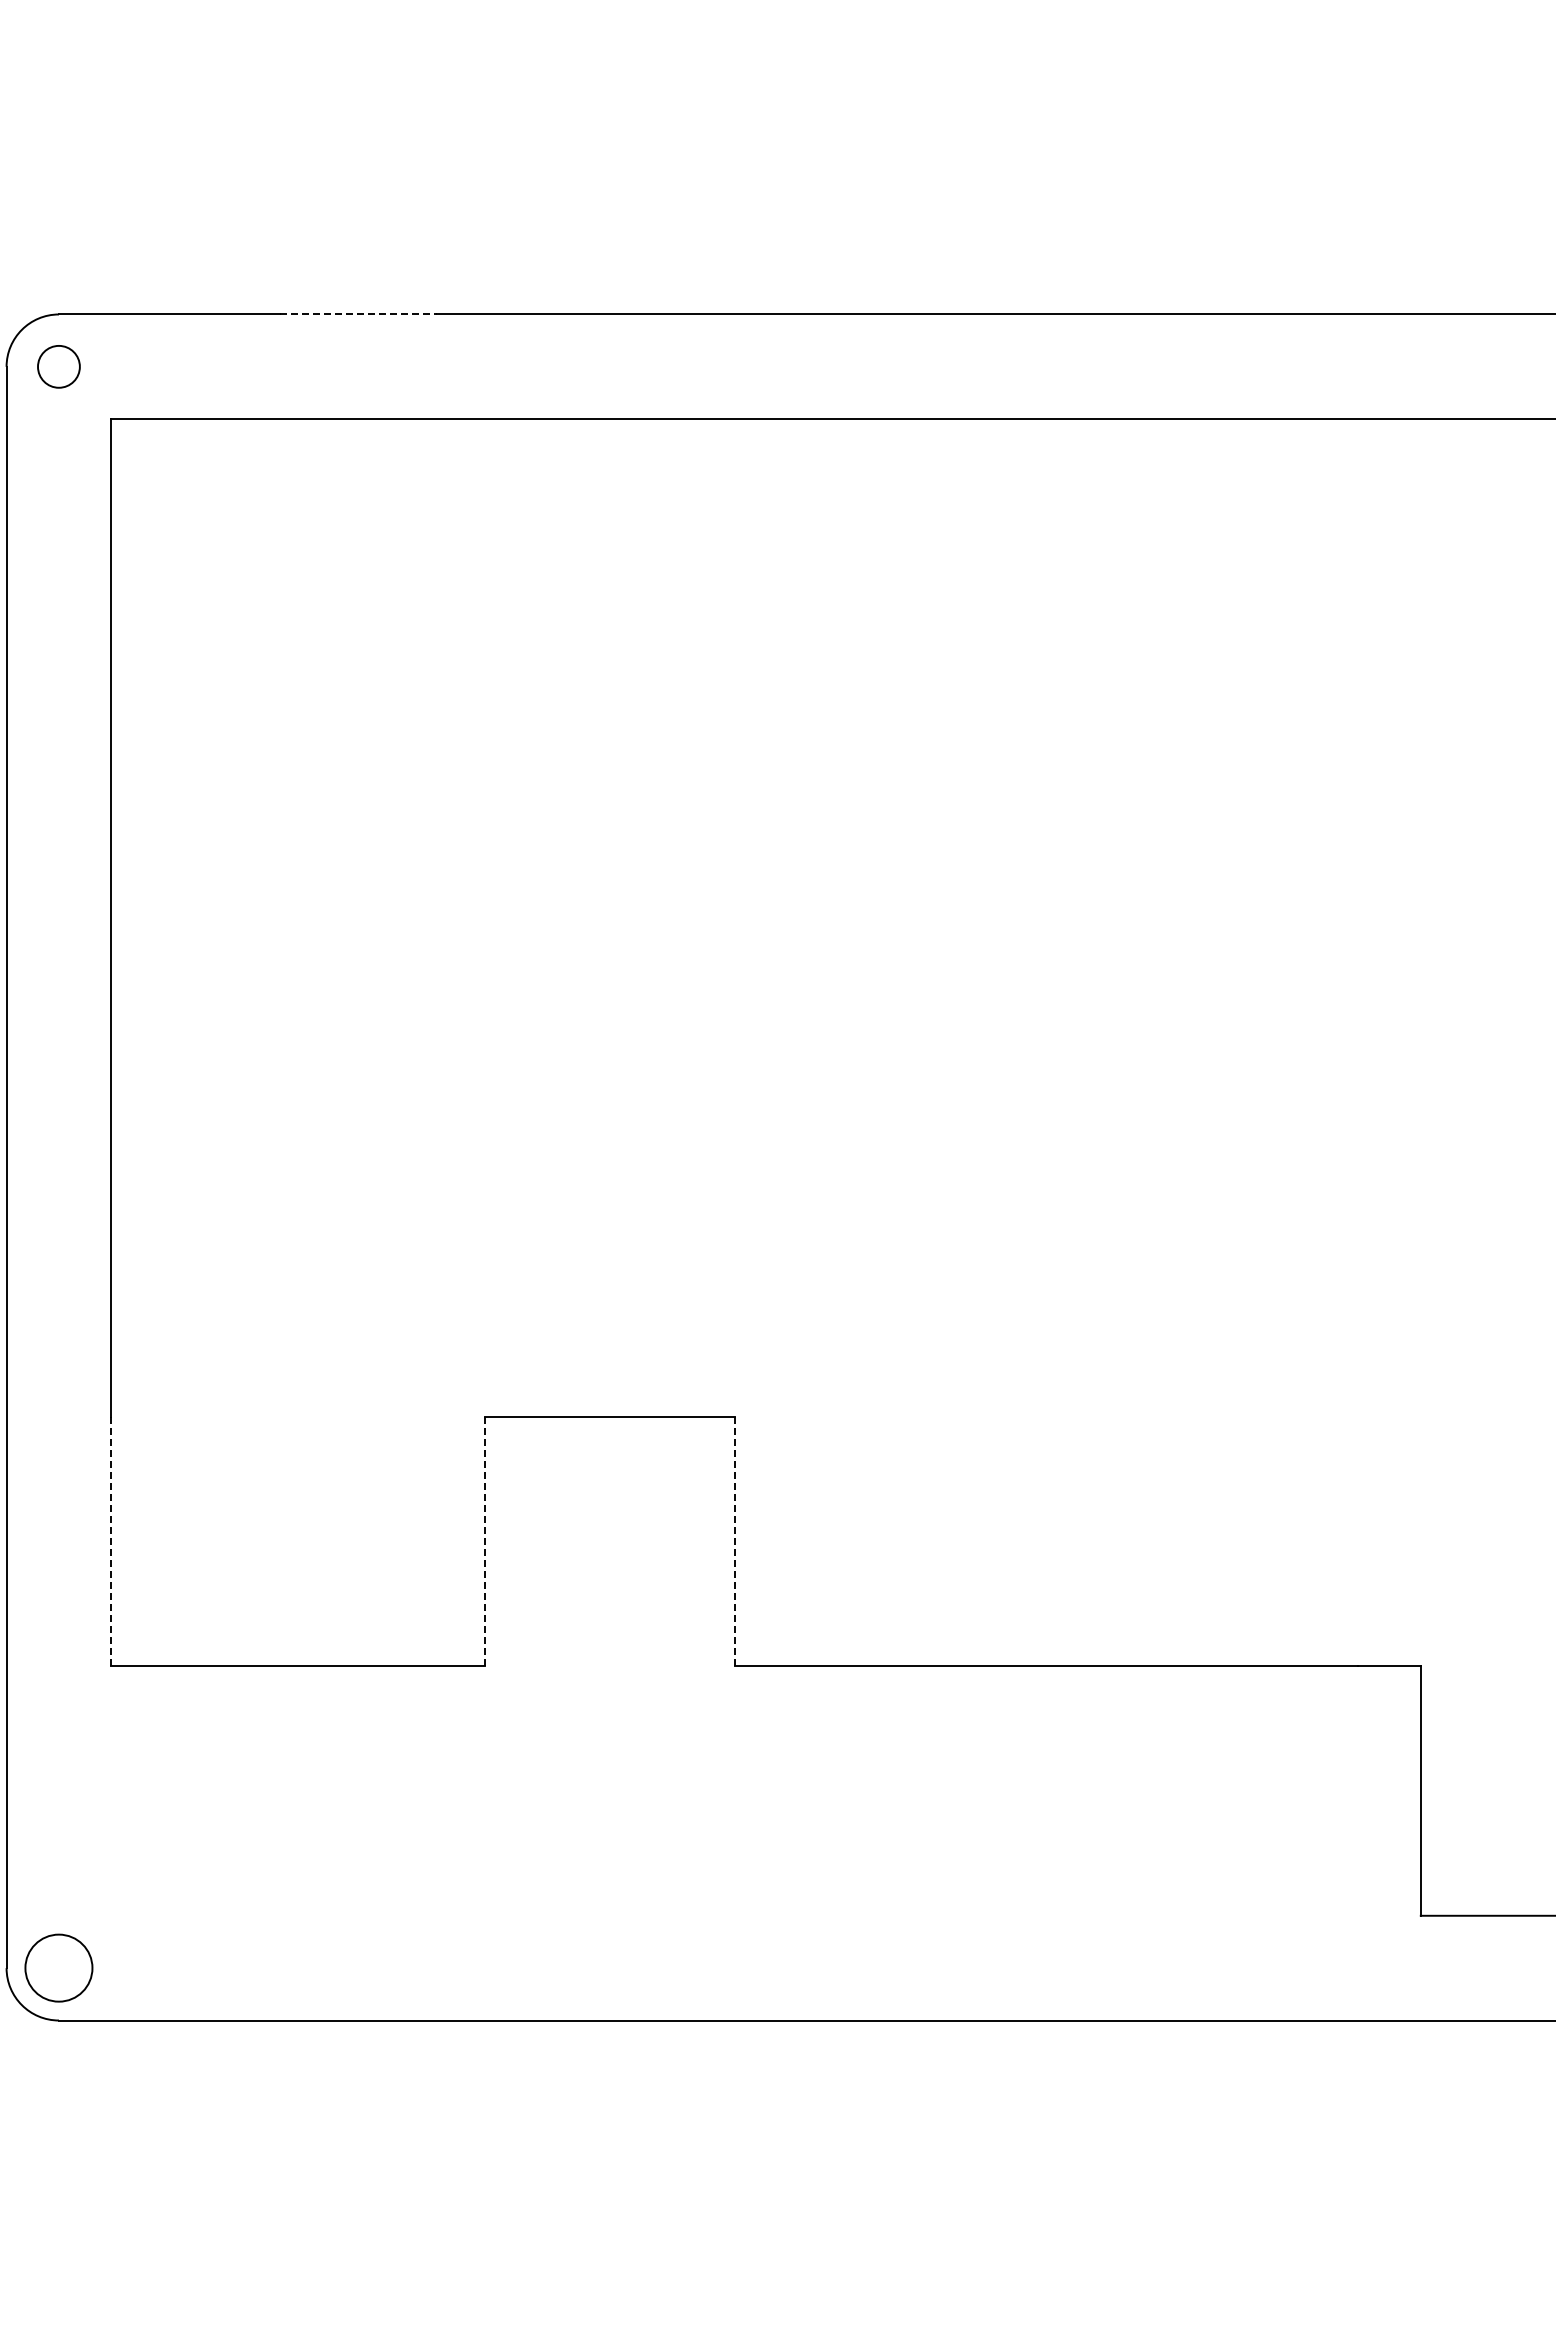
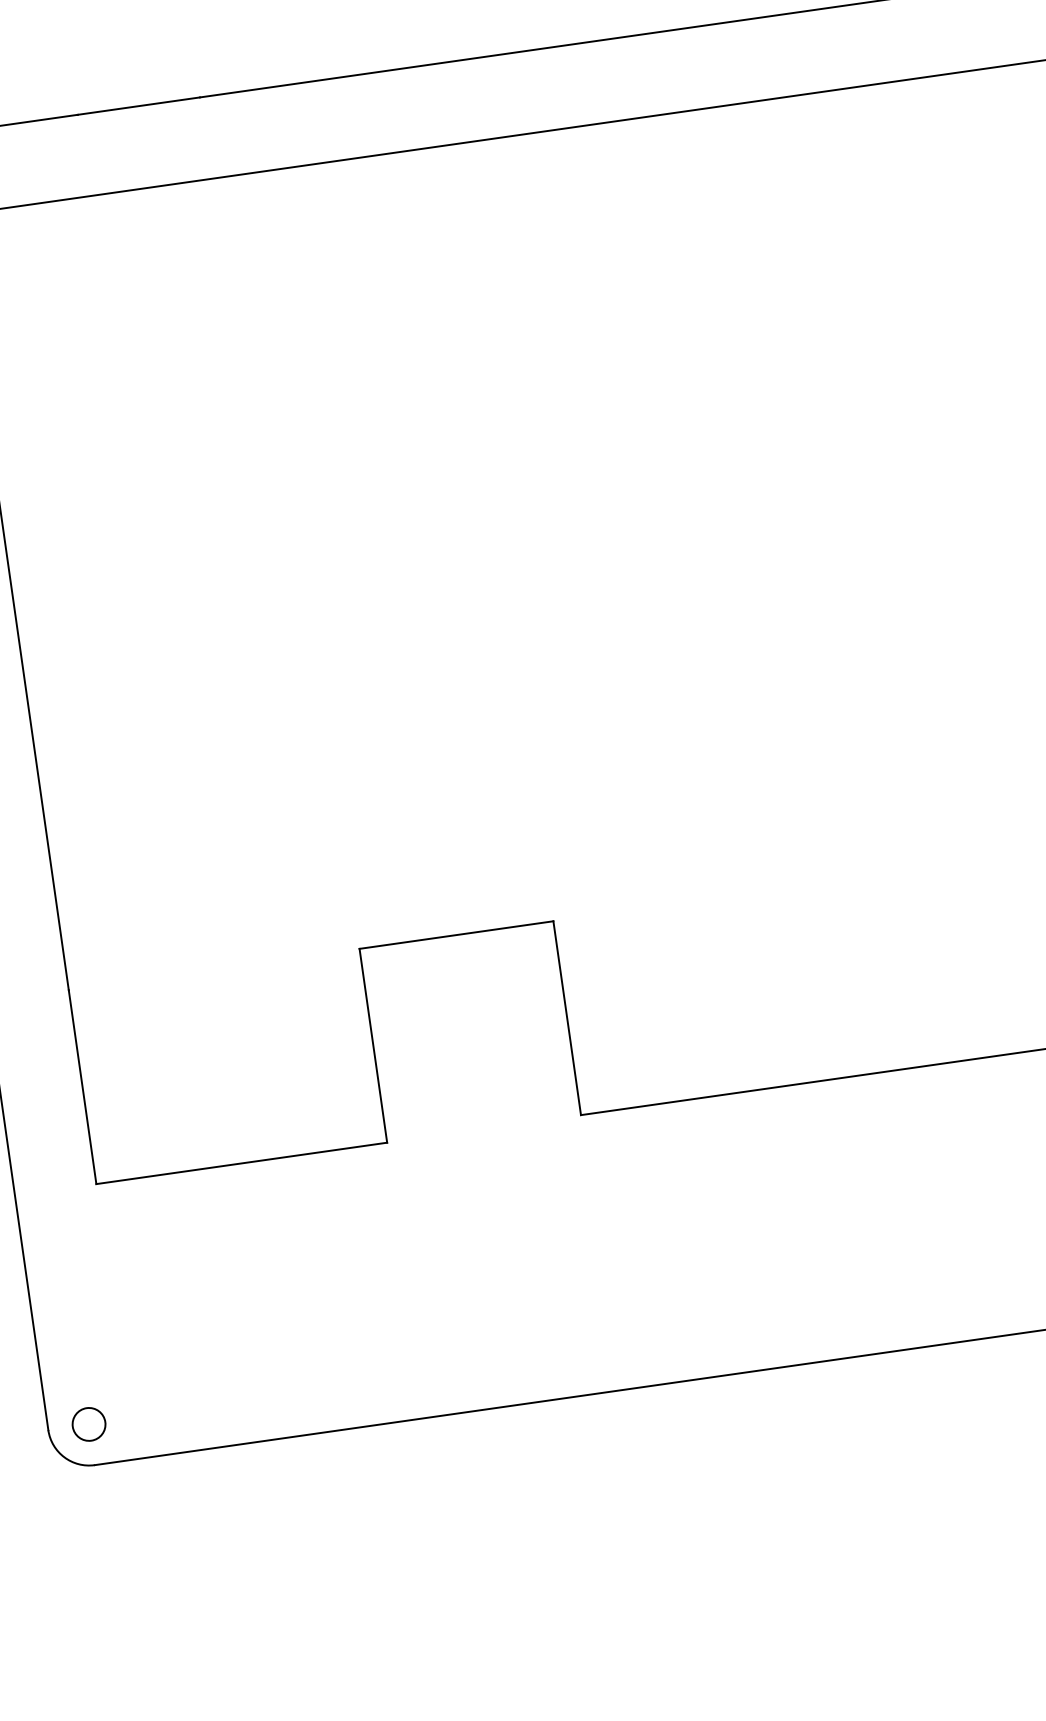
line: (358, 314) -> (138, 106), dashed -> solid
line: (111, 1541) -> (82, 1087), dashed -> solid
line: (485, 1541) -> (373, 1045), dashed -> solid
line: (734, 1541) -> (566, 1018), dashed -> solid
circle: (58, 1968) -> (88, 1424), size x0.62

